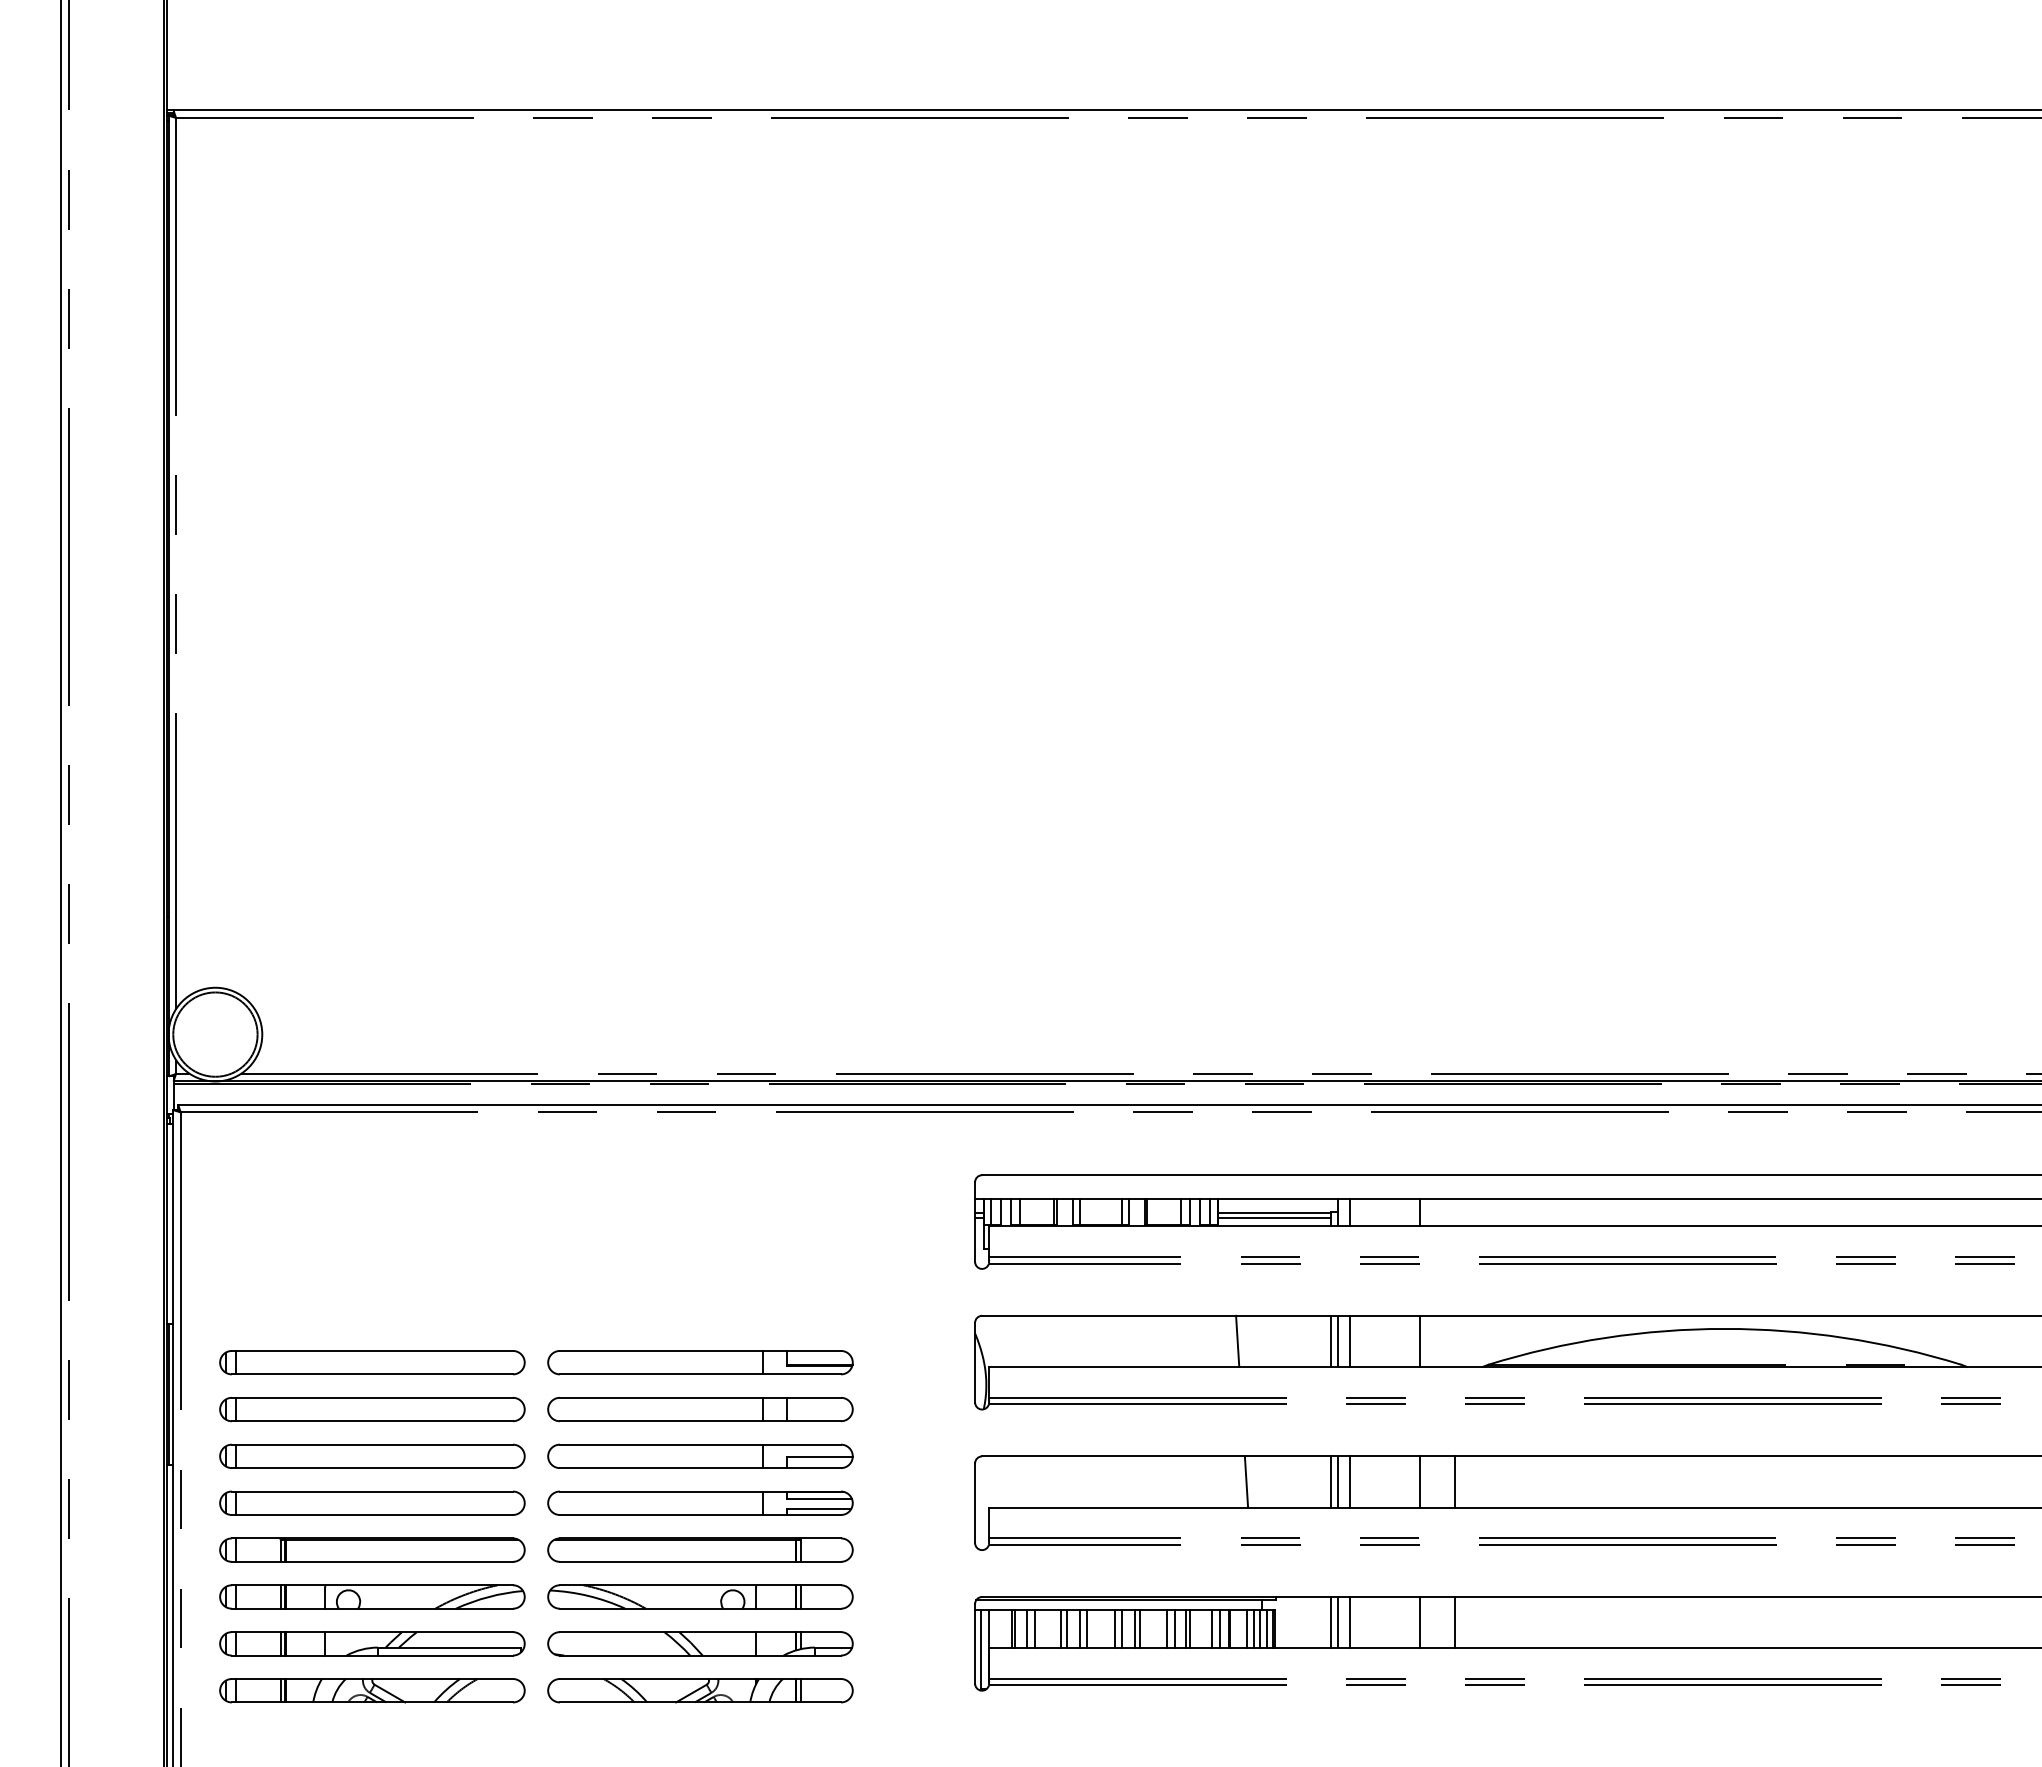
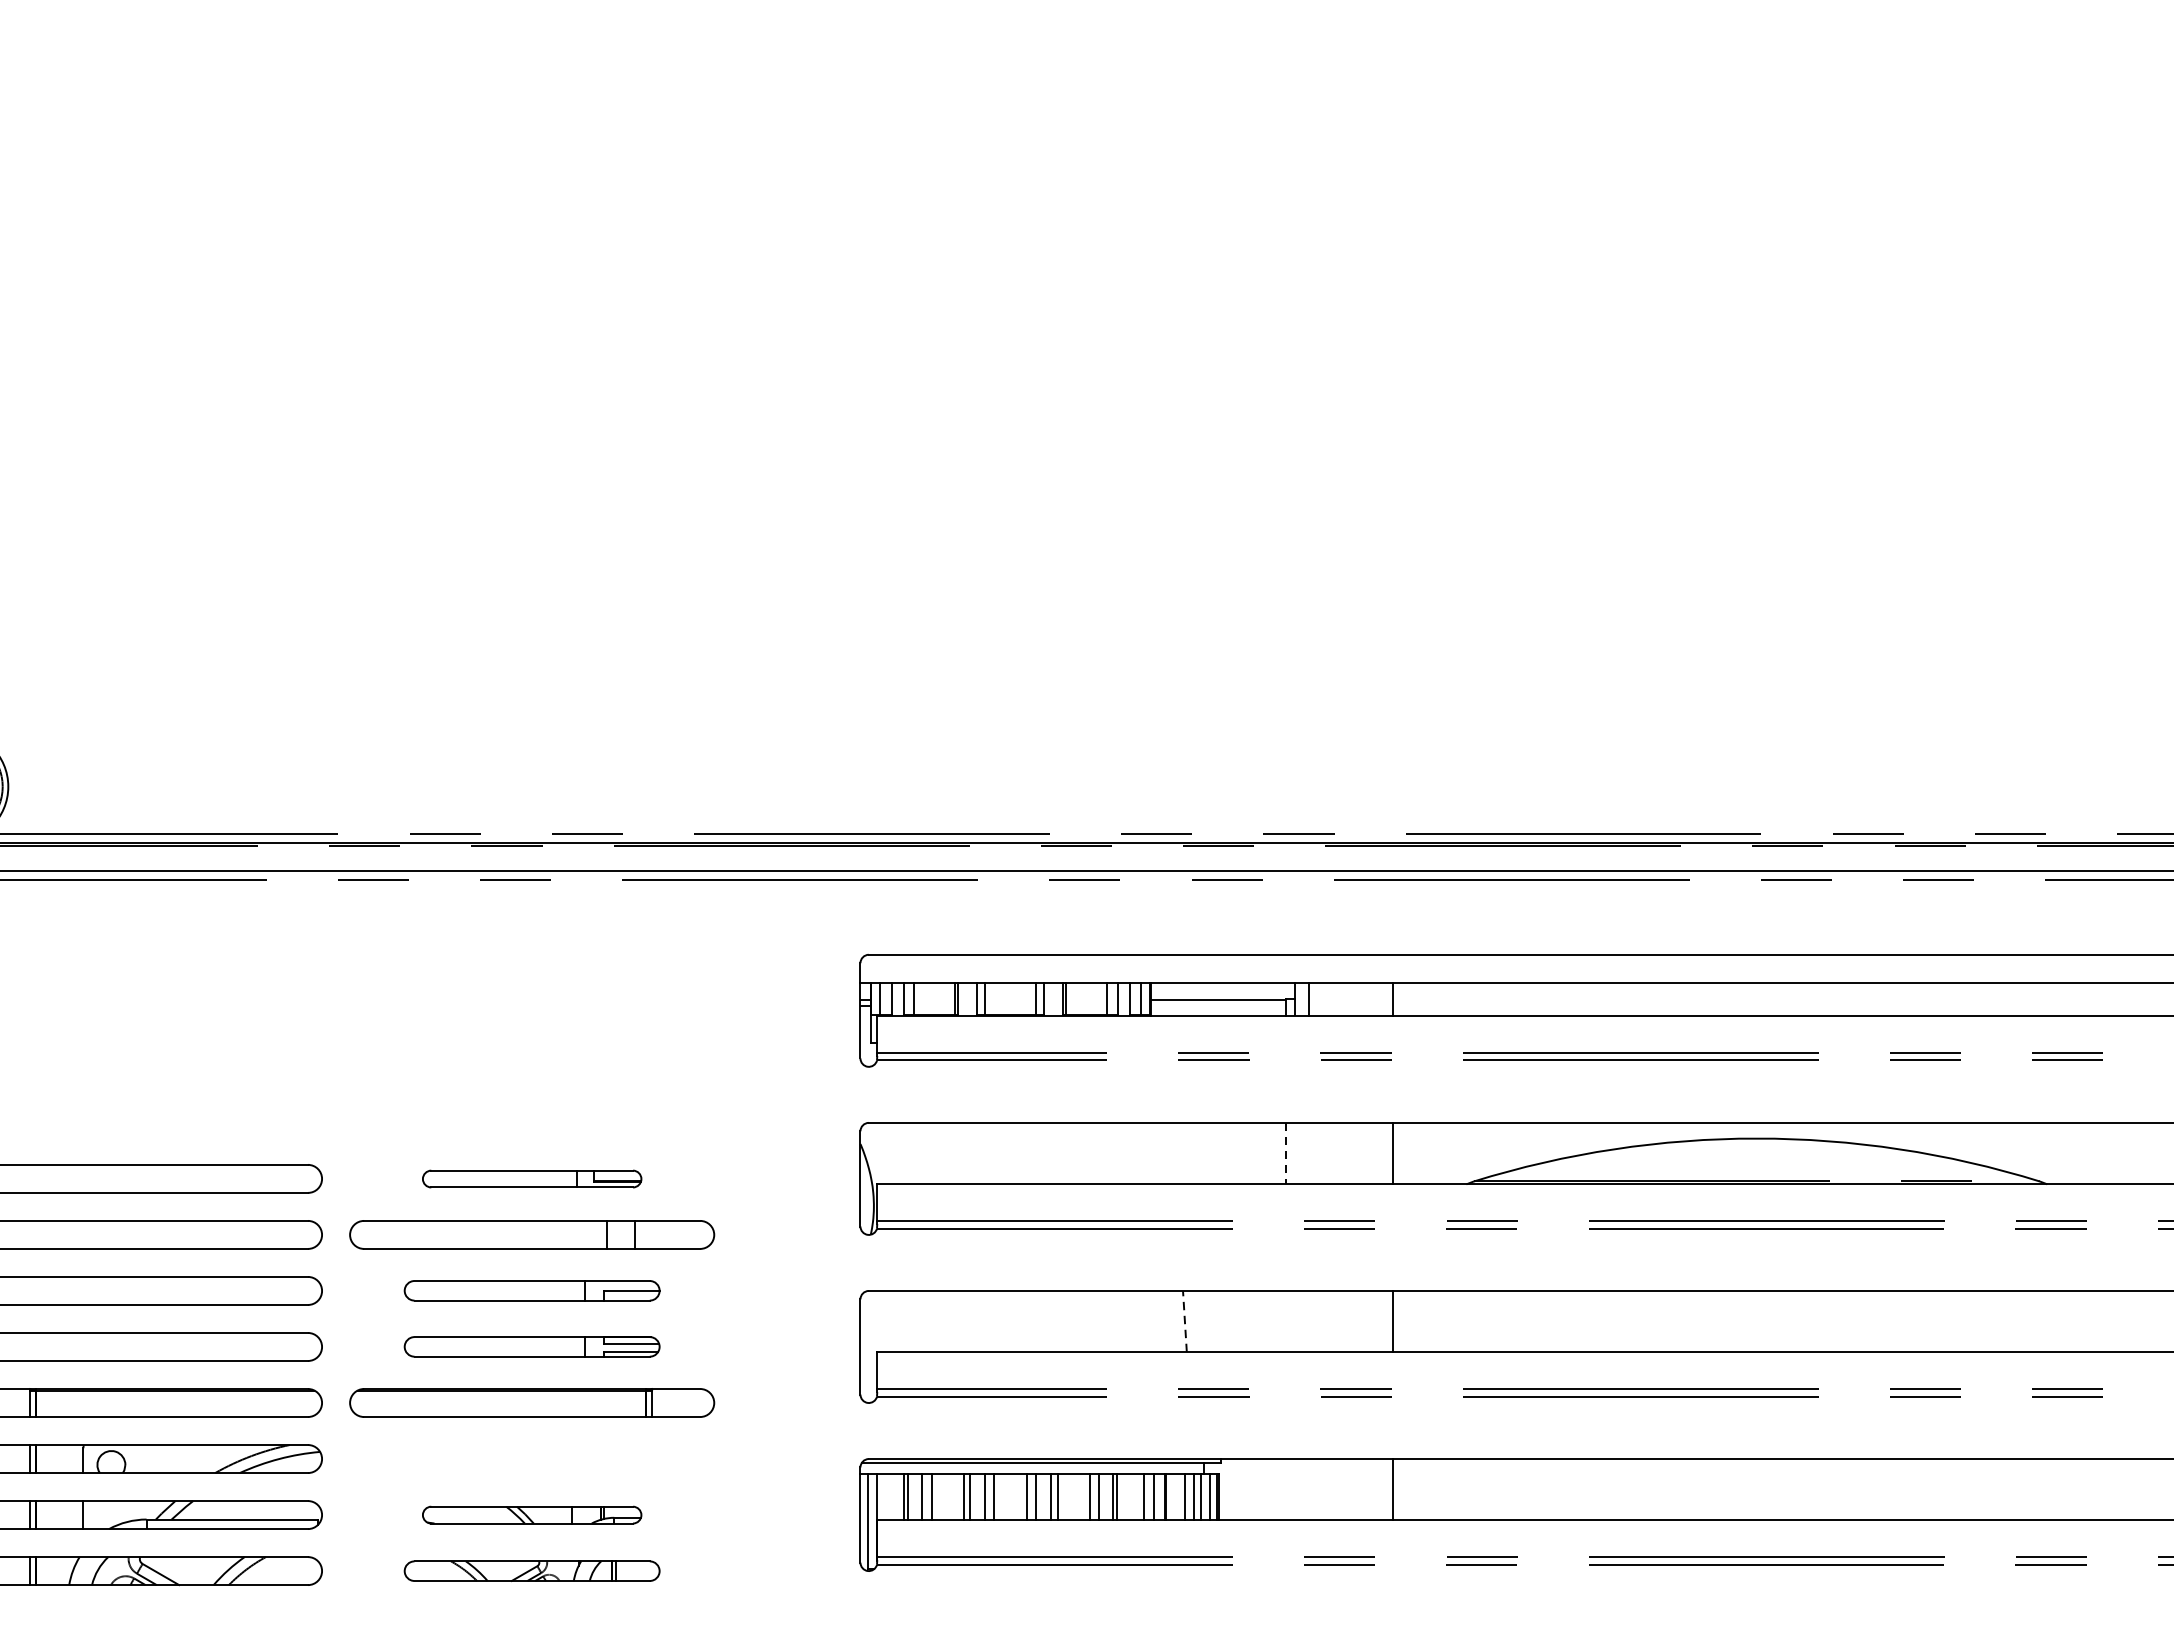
line: (1273, 1218) -> (1217, 1006), removed
line: (1237, 1340) -> (1174, 1152), removed
line: (1338, 1340) -> (1294, 1152), removed
line: (1350, 1340) -> (1309, 1152), removed
line: (1330, 1341) -> (1285, 1153), solid -> dashed
part: (700, 1362) -> (532, 1178), size x0.6
part: (700, 1455) -> (532, 1289), size x0.7
line: (1246, 1481) -> (1184, 1320), solid -> dashed
line: (1330, 1481) -> (1285, 1320), removed
line: (1338, 1481) -> (1294, 1320), removed
line: (1350, 1481) -> (1309, 1320), removed
line: (1455, 1481) -> (1434, 1320), removed
part: (700, 1502) -> (532, 1346), size x0.7
part: (700, 1596) -> (532, 1458), removed
line: (1330, 1622) -> (1285, 1489), removed
line: (1338, 1622) -> (1294, 1489), removed
line: (1350, 1622) -> (1309, 1489), removed
line: (1455, 1622) -> (1434, 1489), removed
part: (700, 1643) -> (532, 1514), size x0.6
part: (700, 1690) -> (532, 1570), size x0.7

